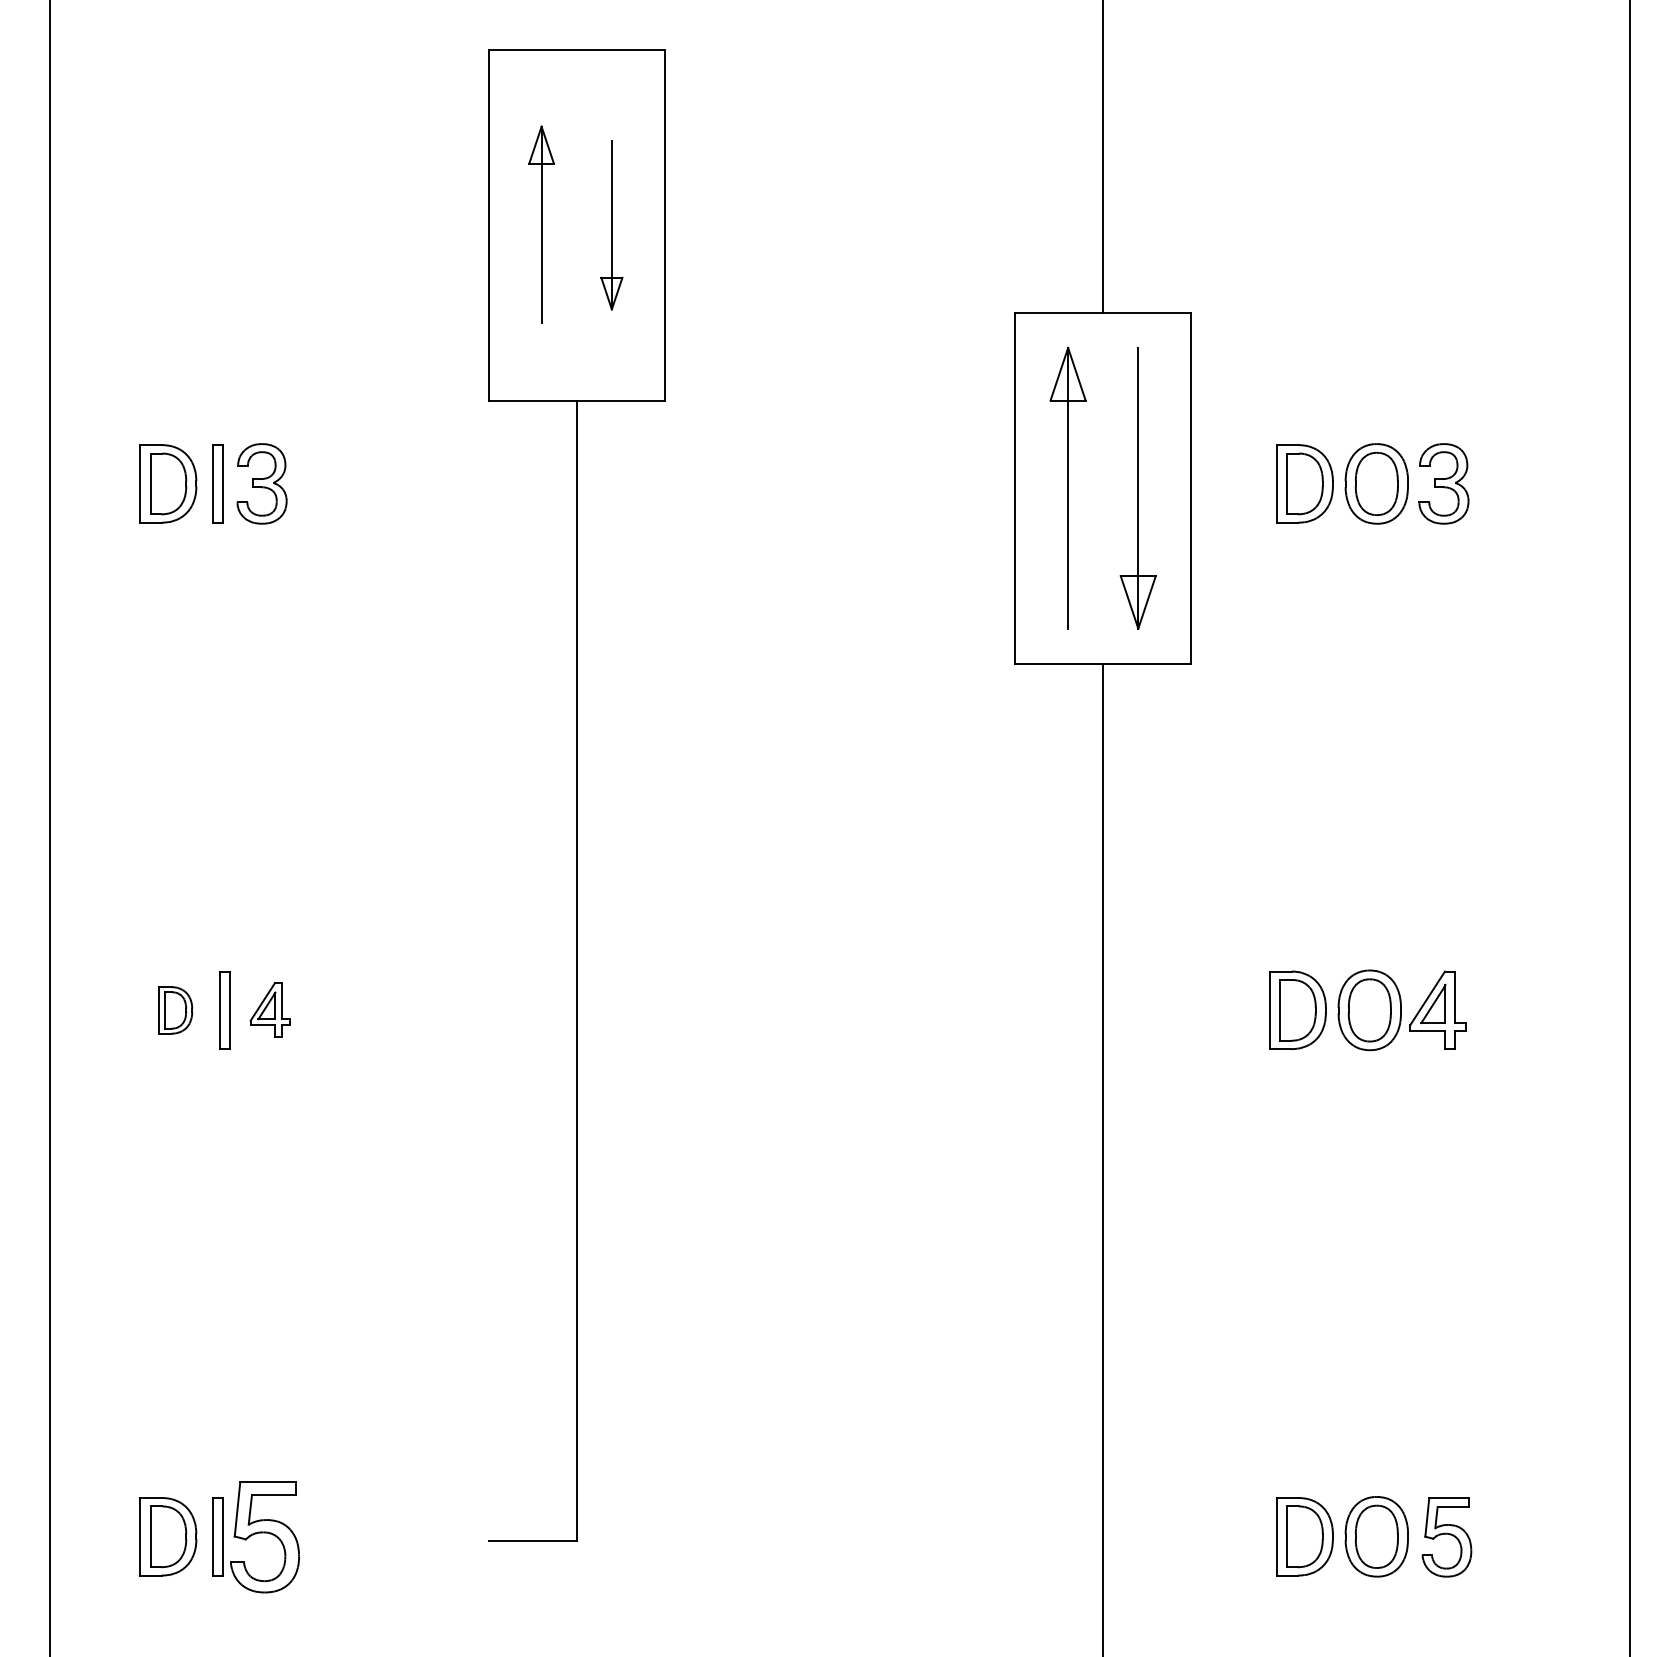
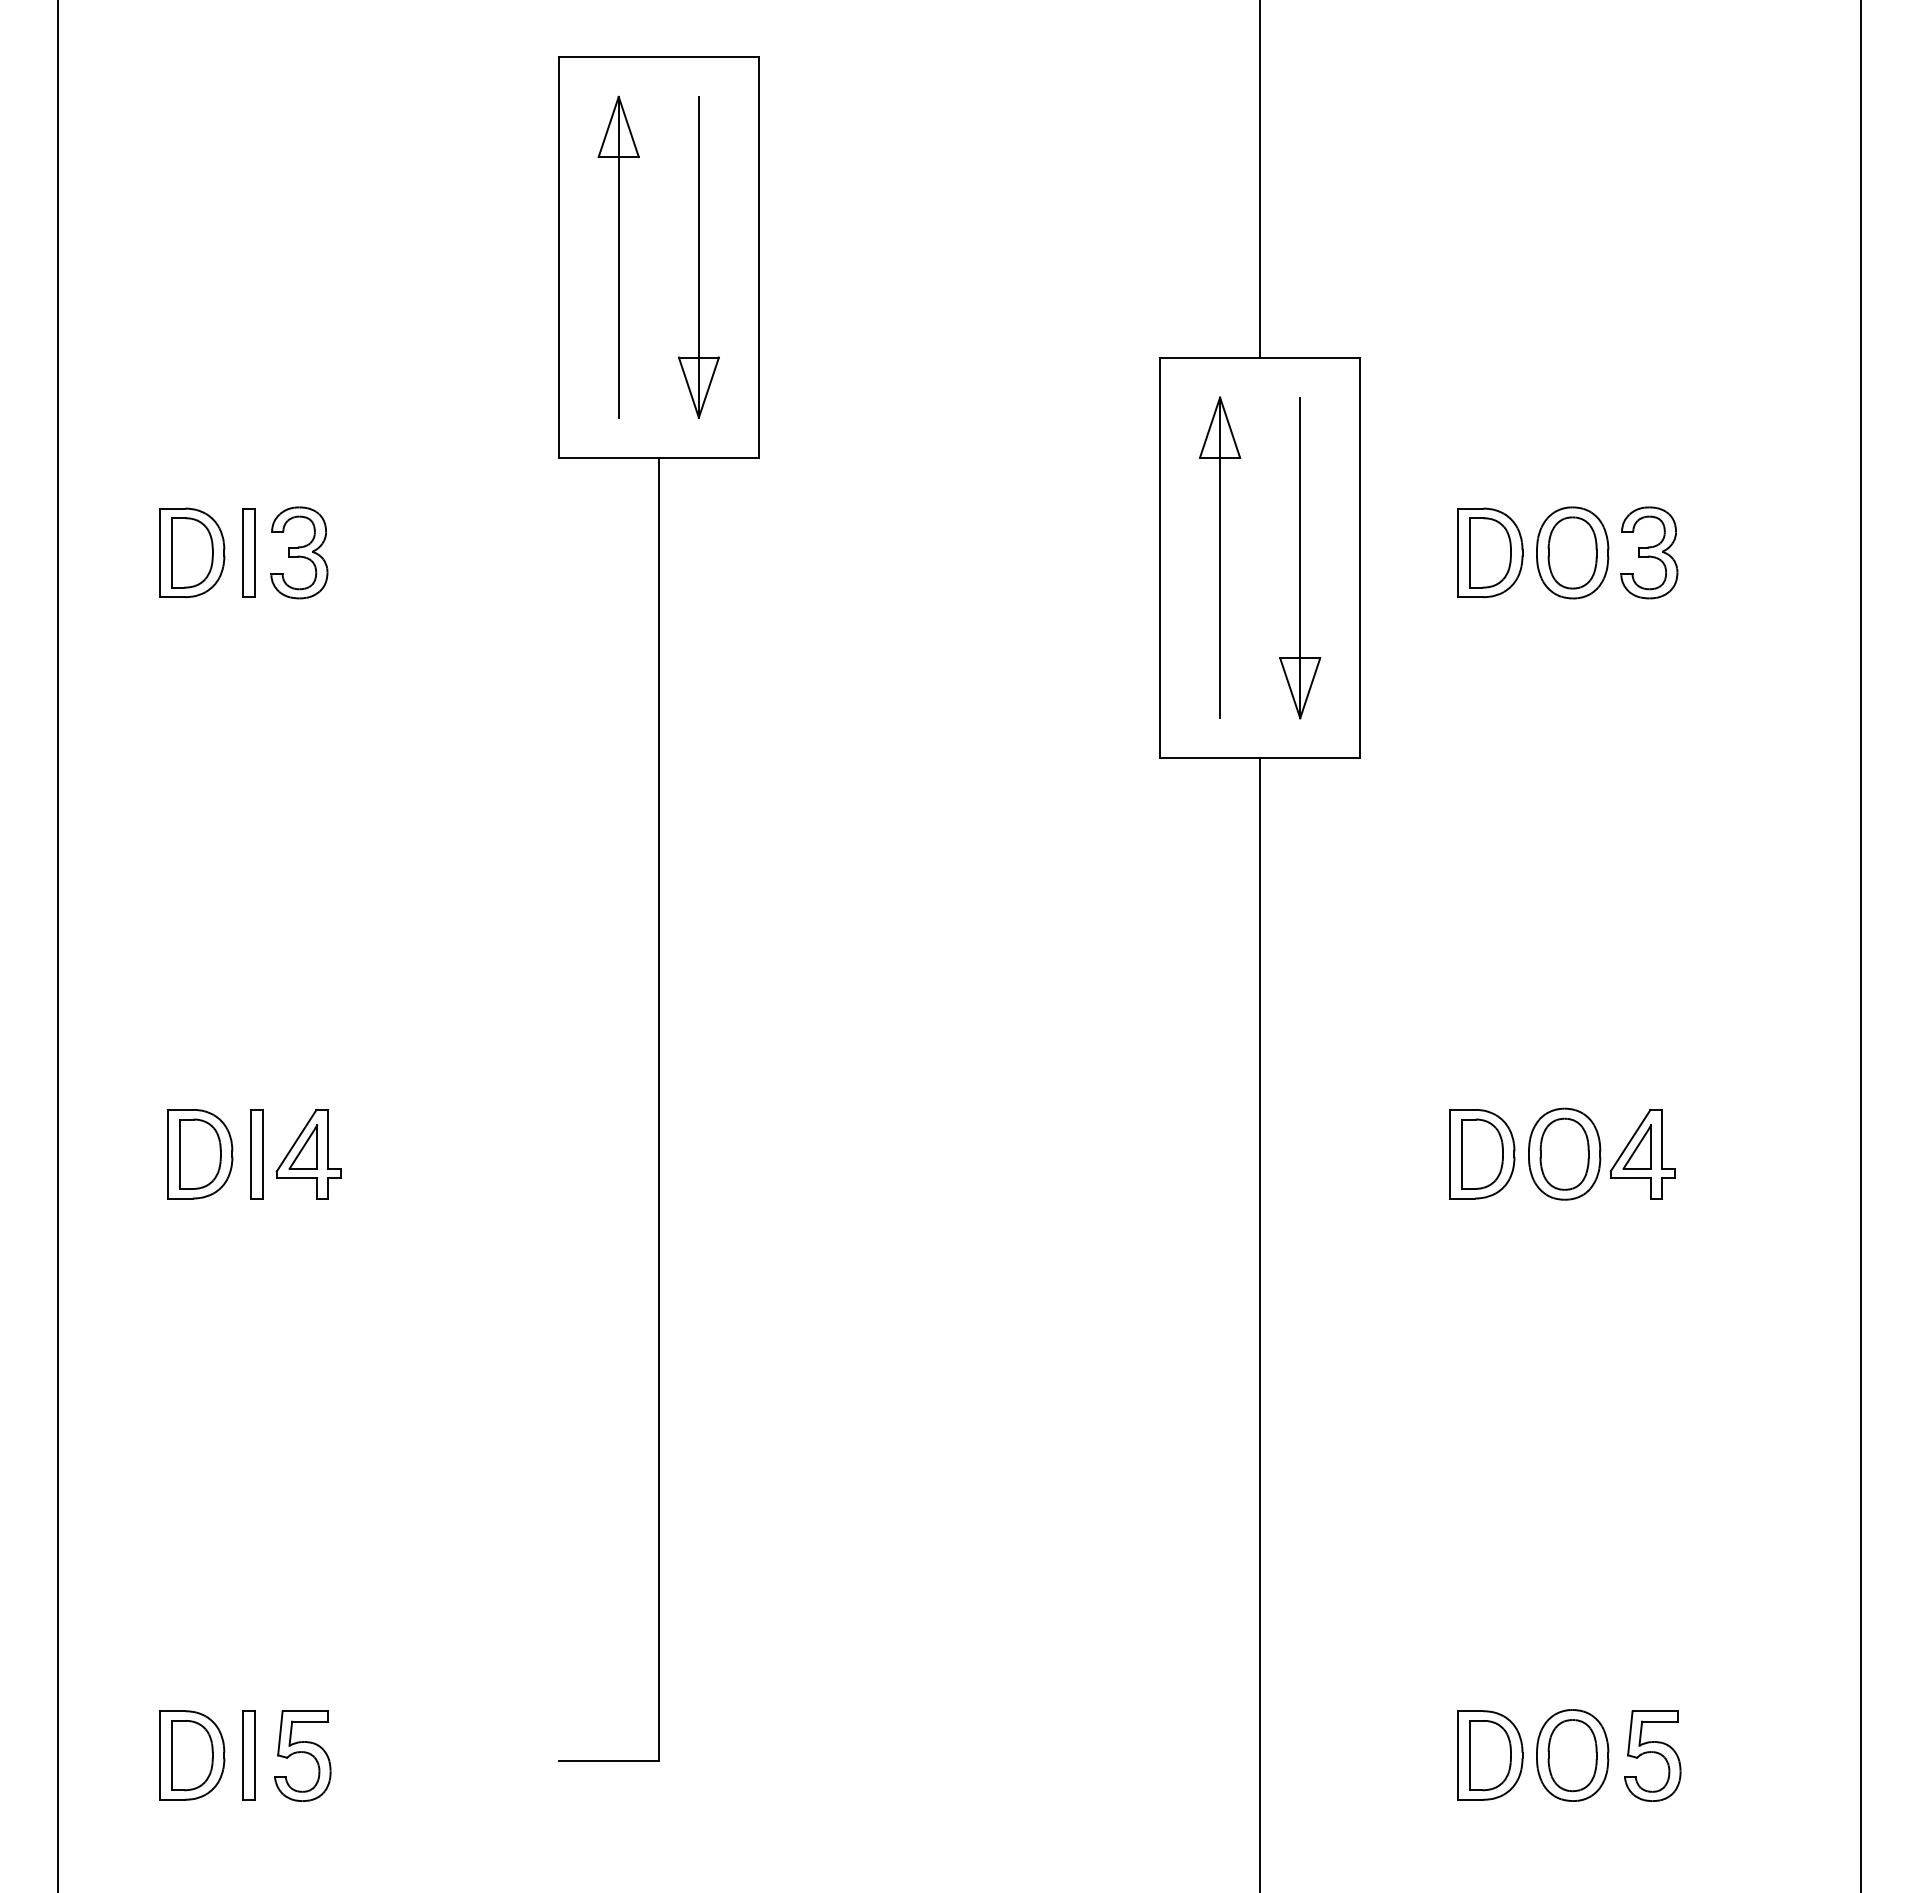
part: (541, 224) -> (618, 256), size x1.43
part: (611, 225) -> (698, 257), size x1.67
part: (270, 1009) -> (308, 1153), size x1.43
part: (175, 1010) -> (200, 1154), size x1.67
part: (264, 1536) -> (302, 1755), size x0.71

